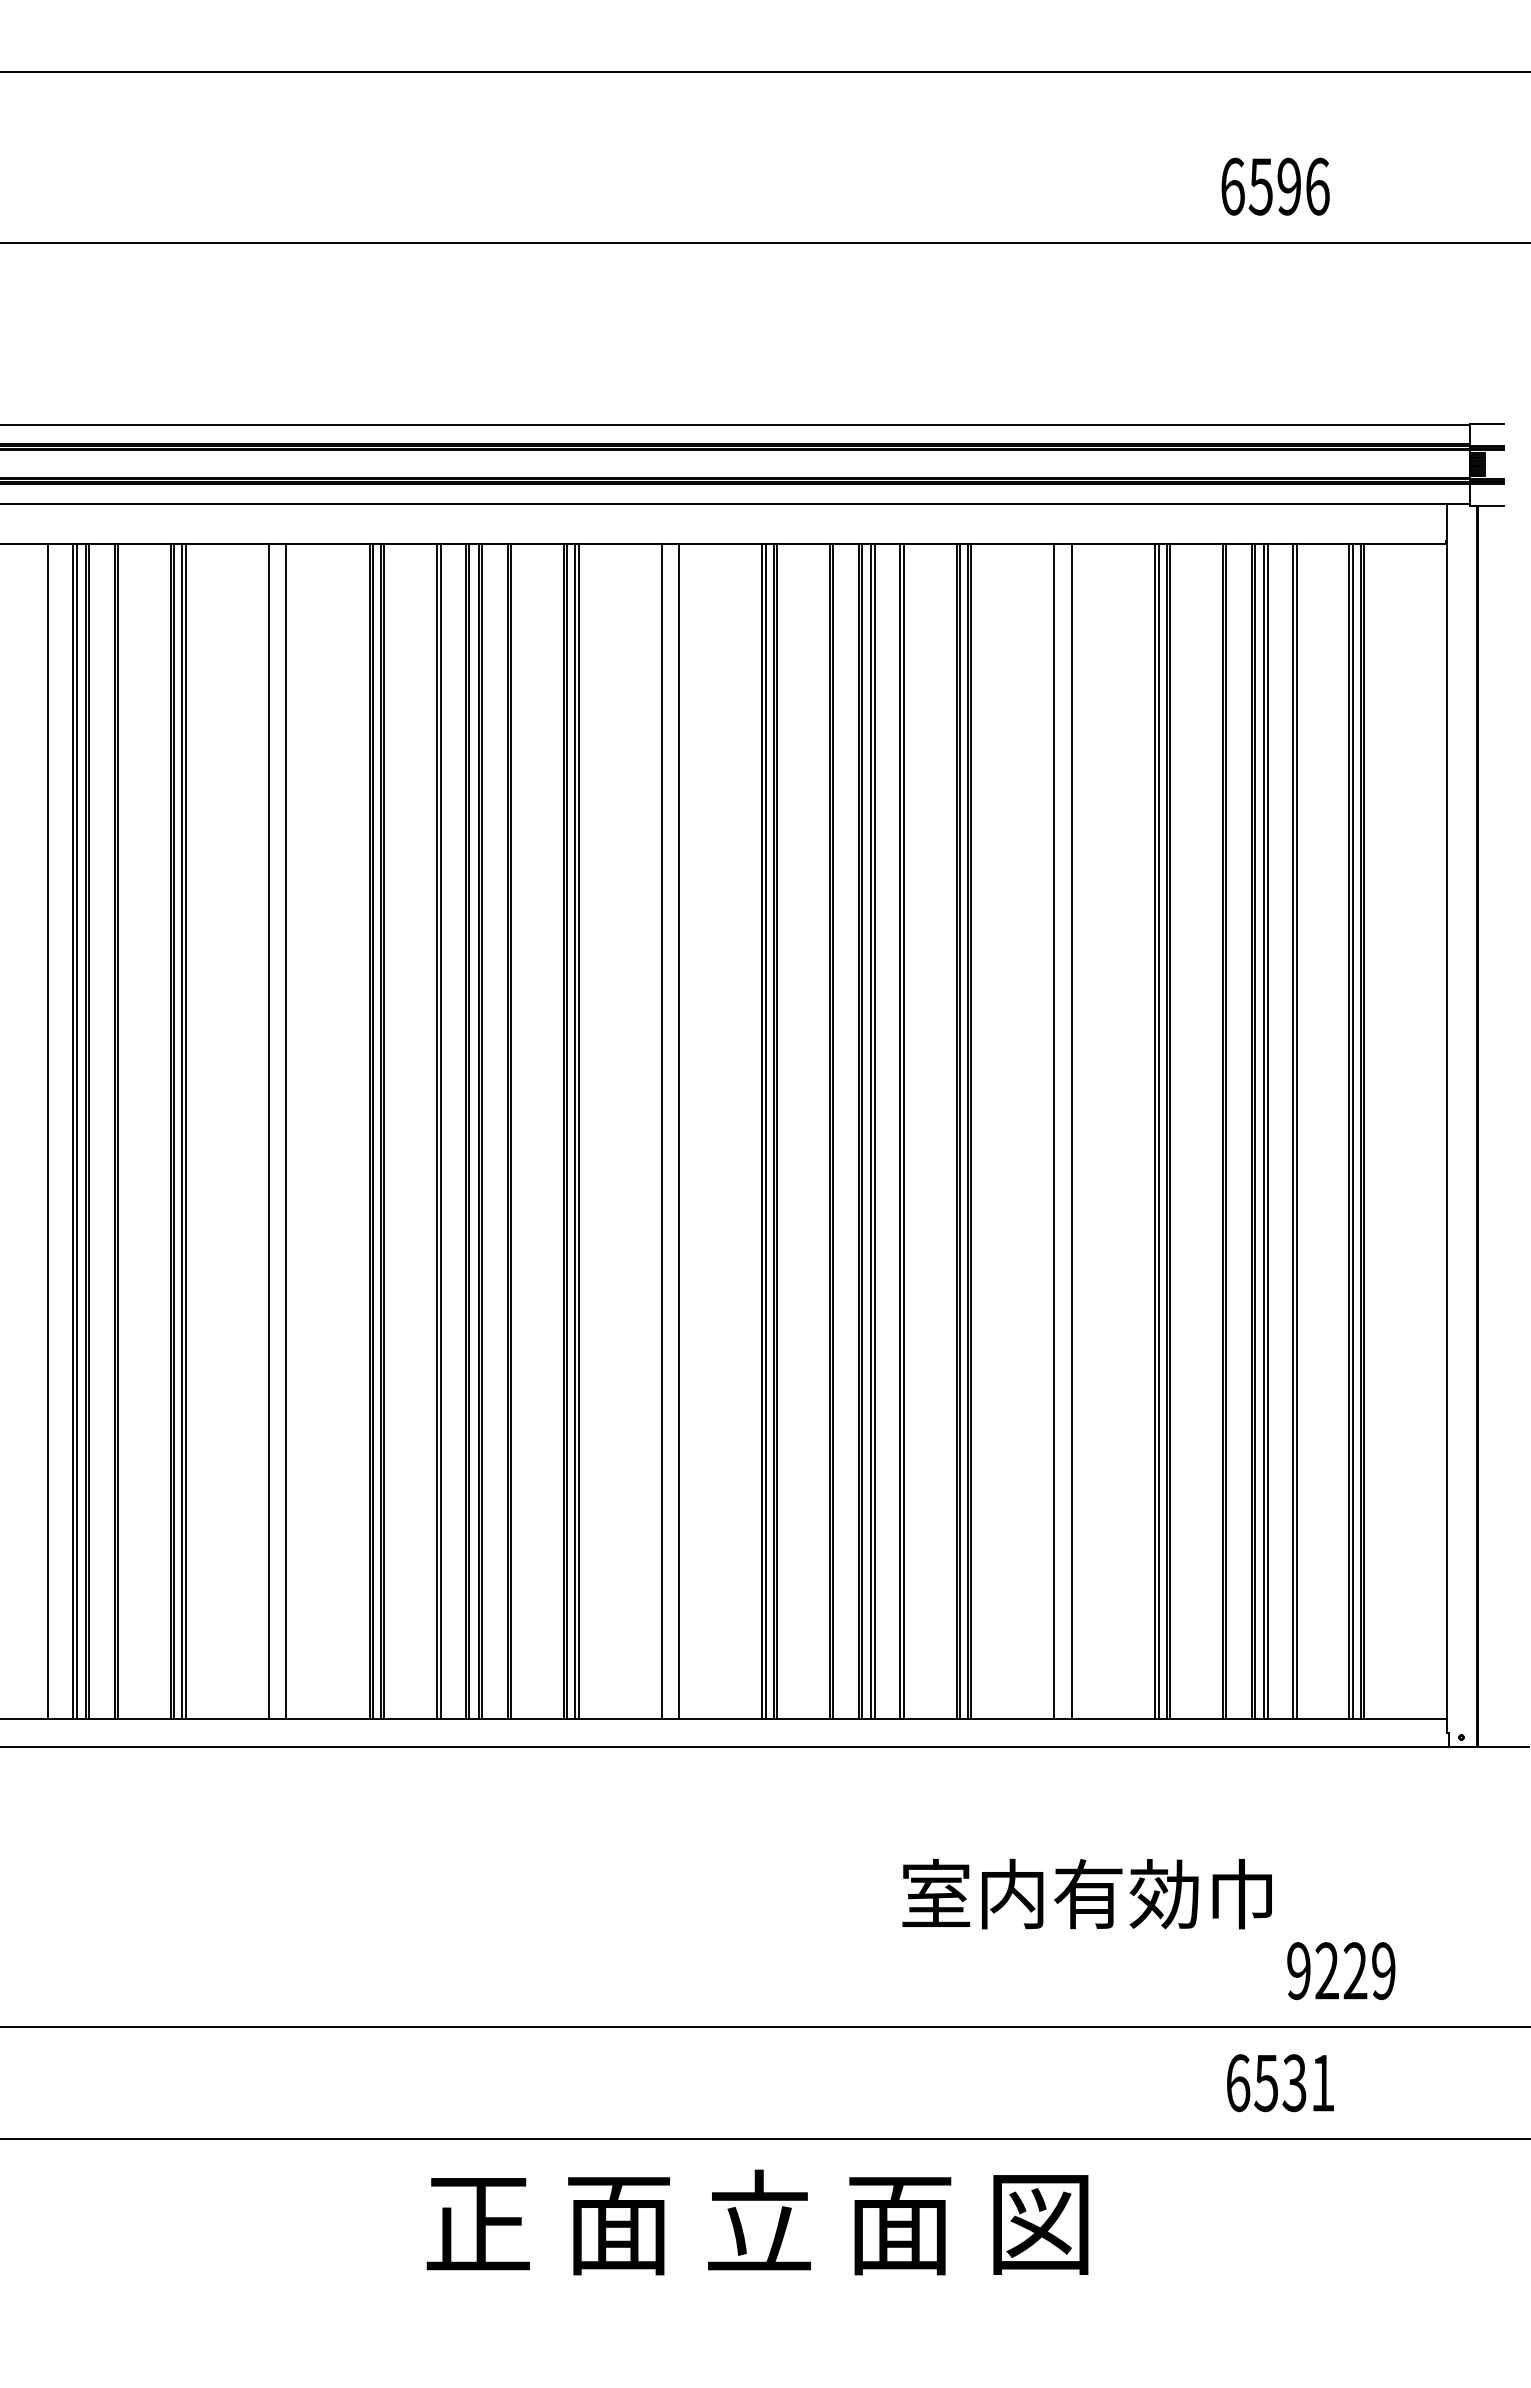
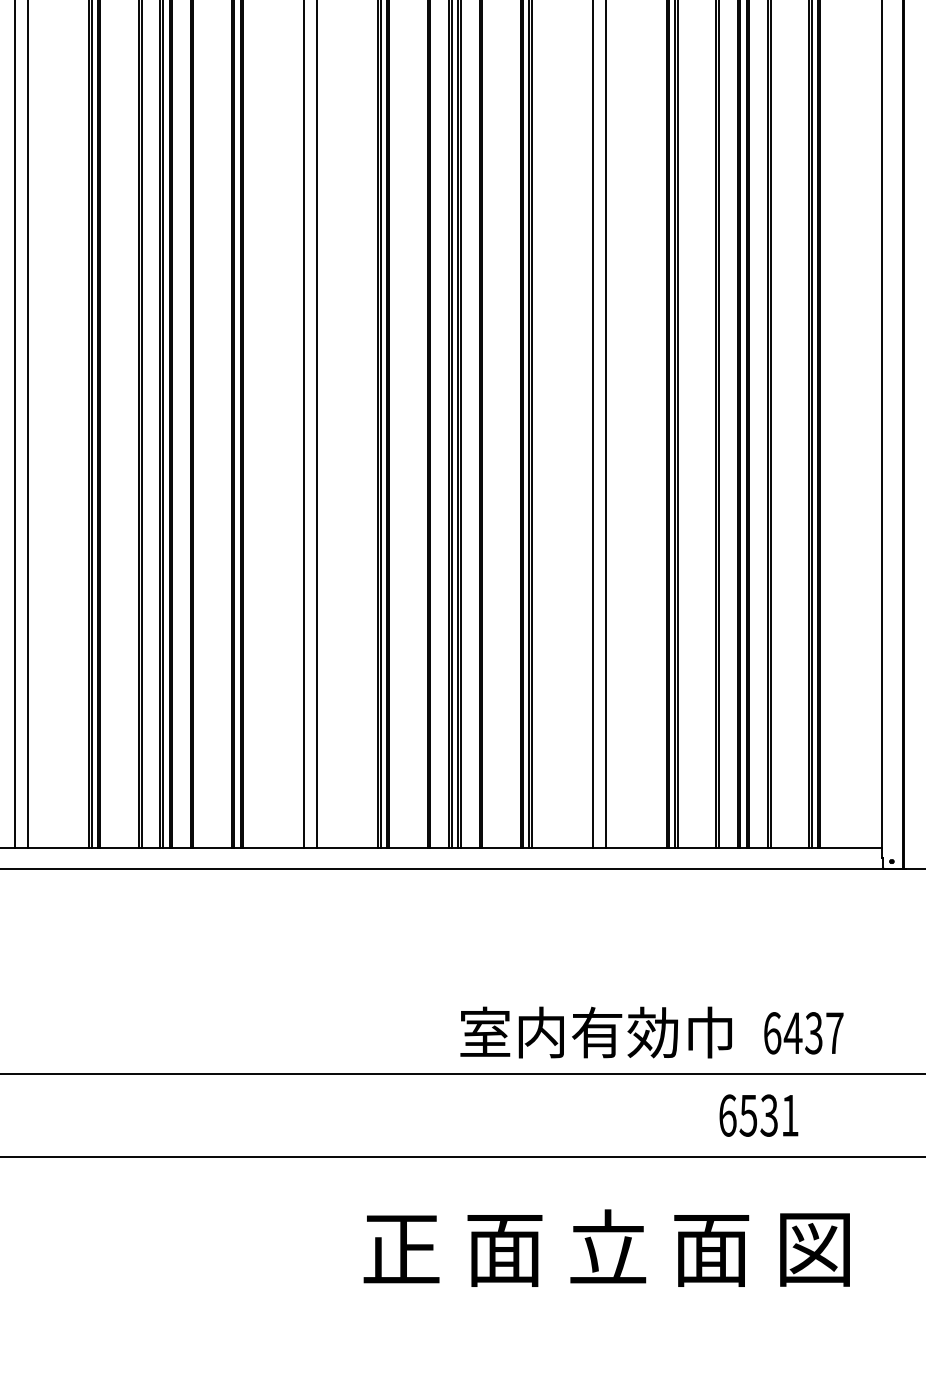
text: (1086, 1894) -> (595, 1032), moved
text: (1341, 1971) -> (803, 1033), 9229 -> 6437
text: (757, 2222) -> (606, 1248), moved

